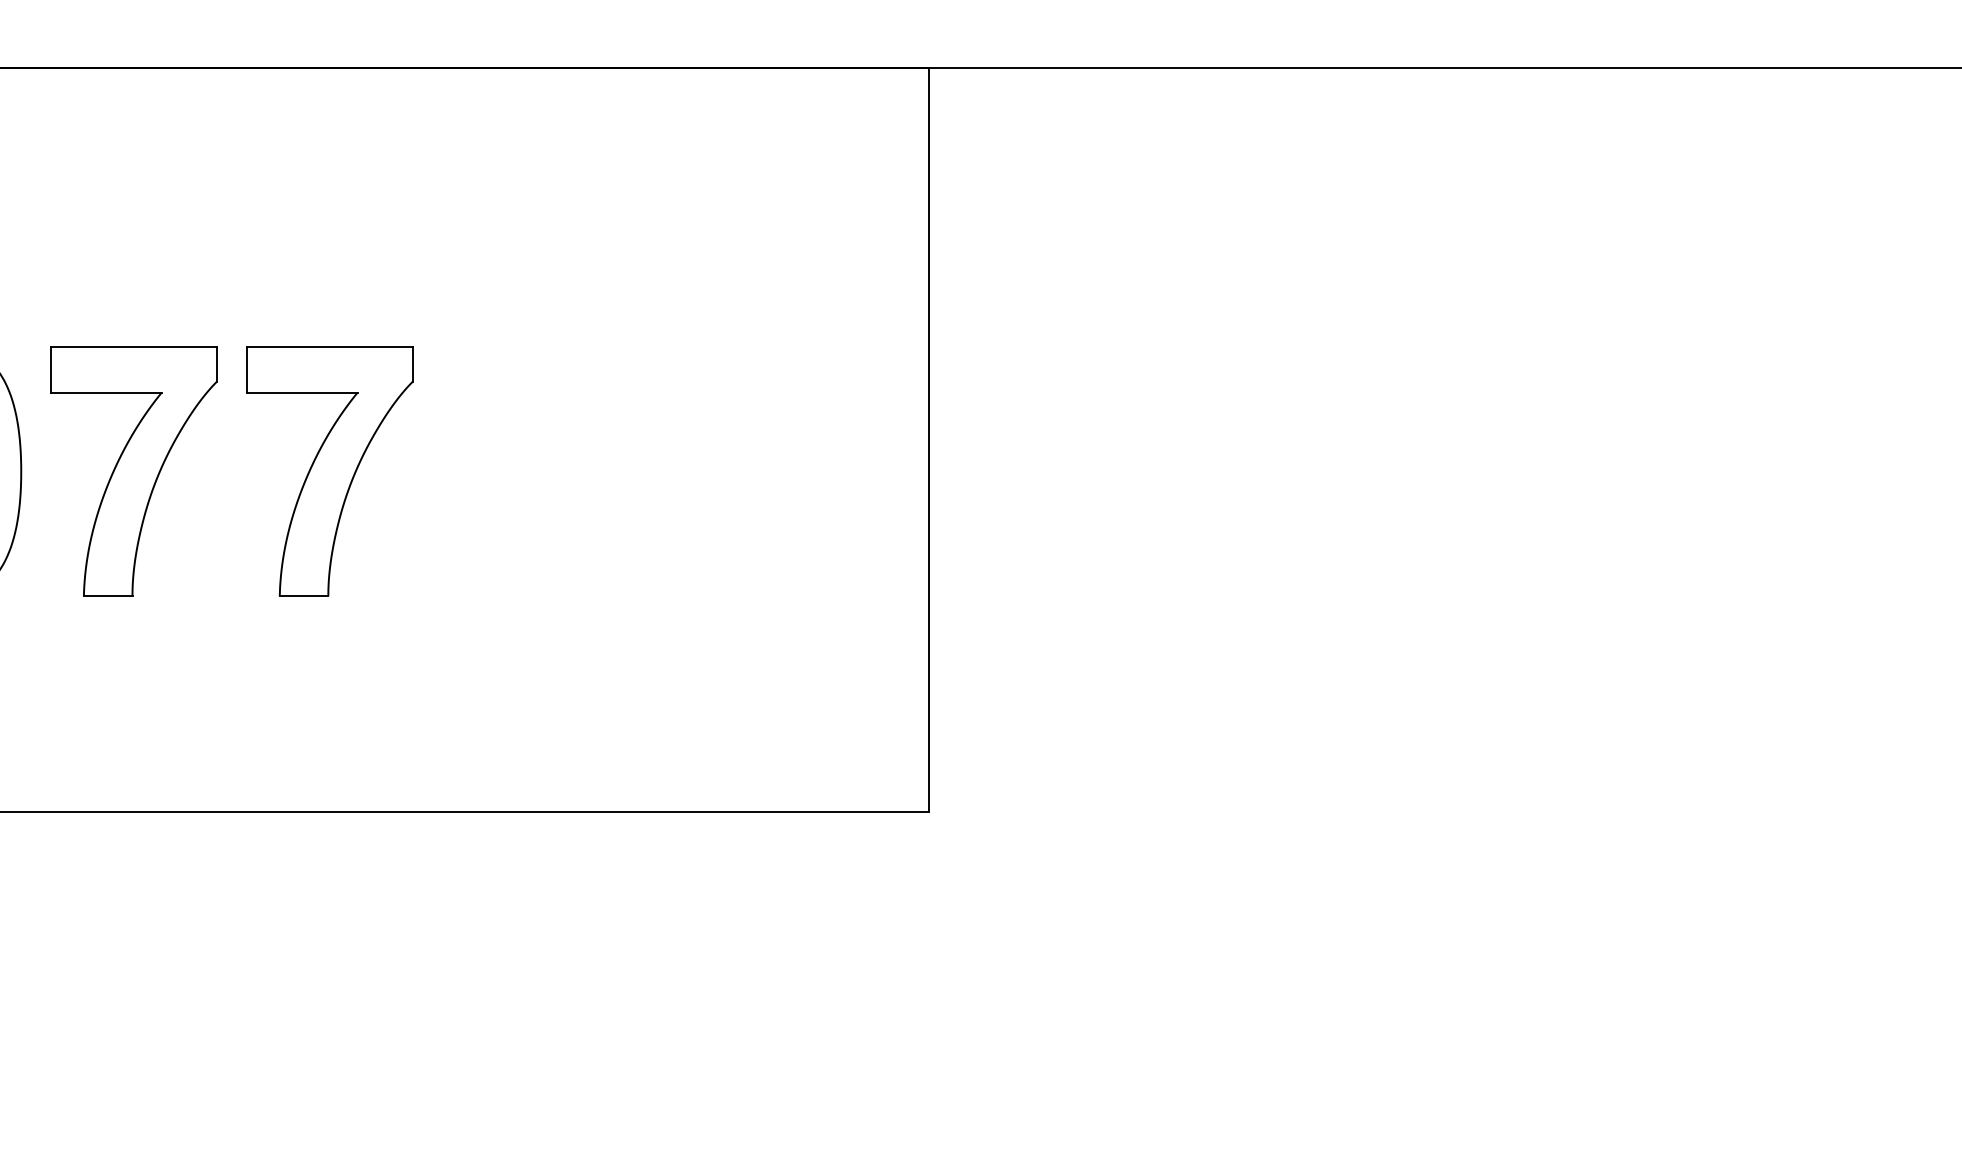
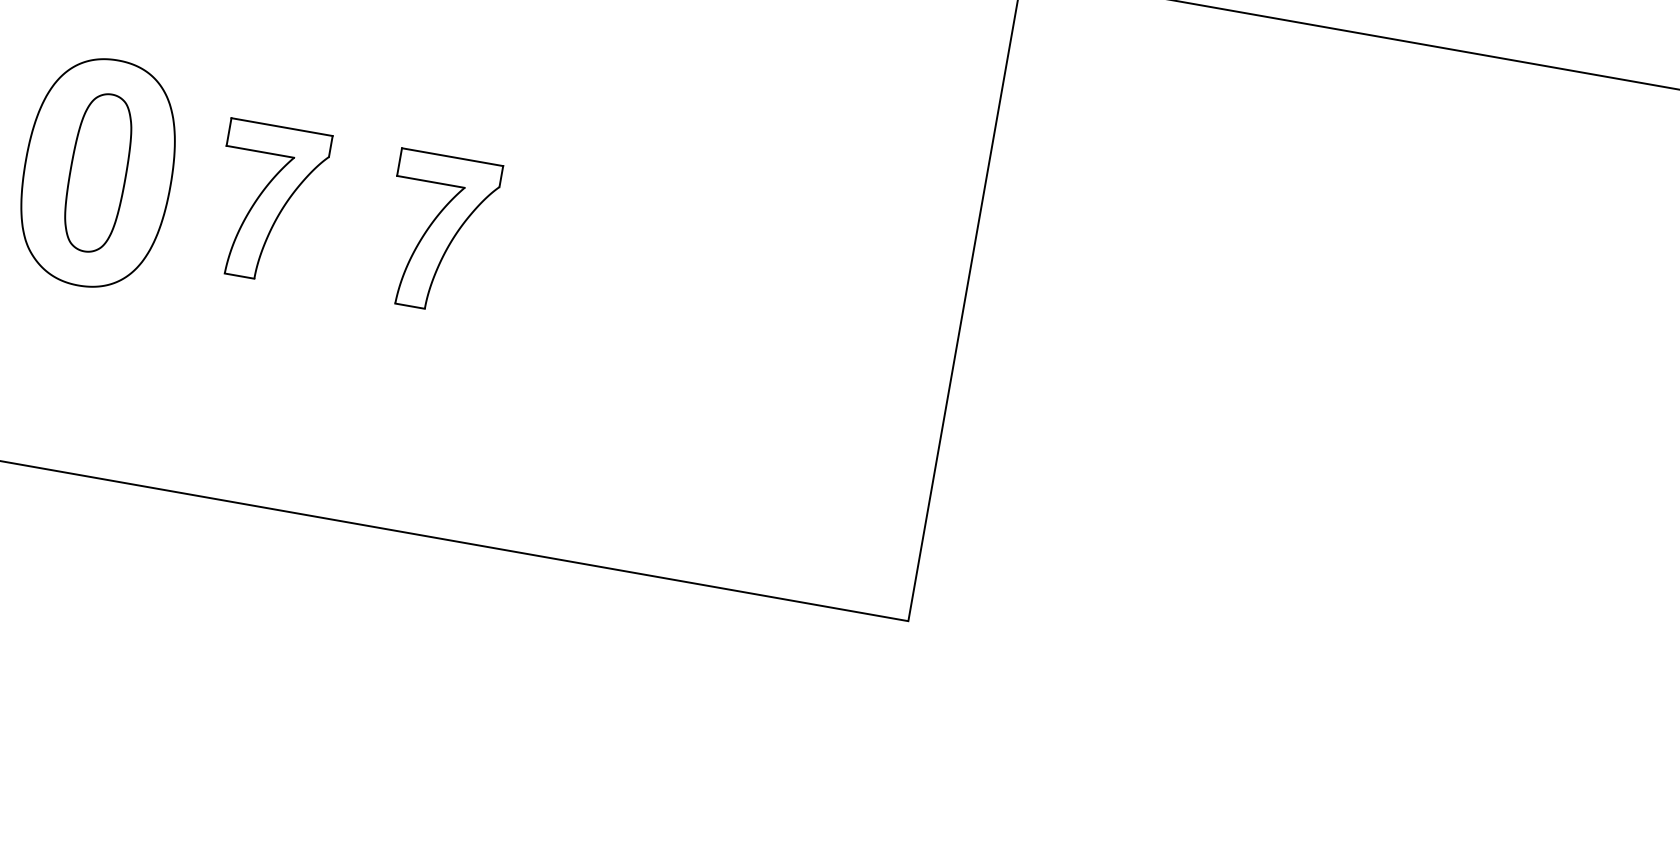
part: (133, 471) -> (268, 202), size x0.7
part: (329, 471) -> (438, 232), size x0.7

